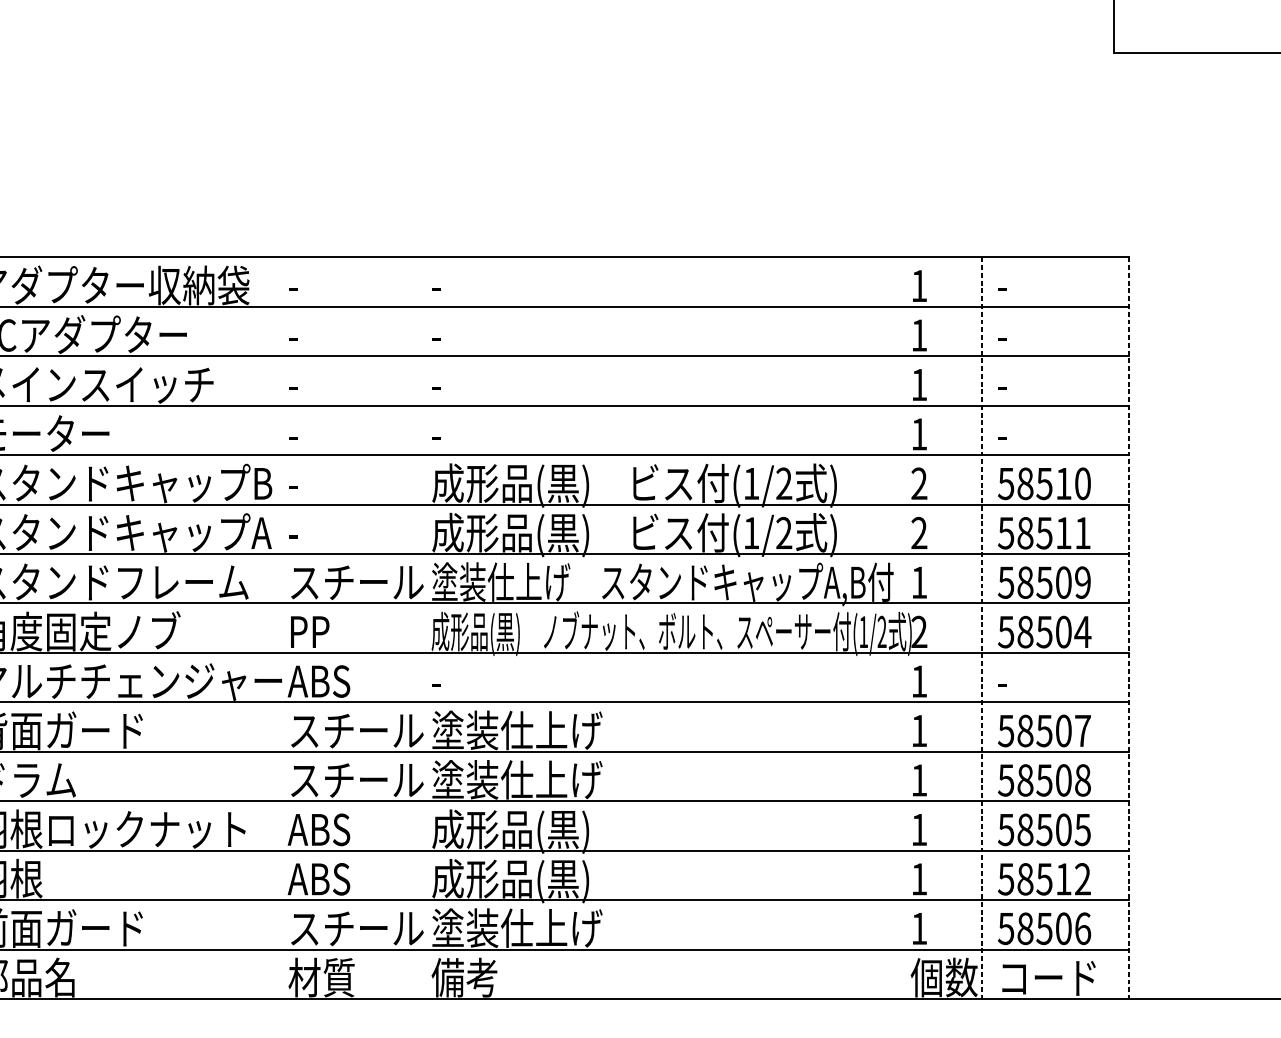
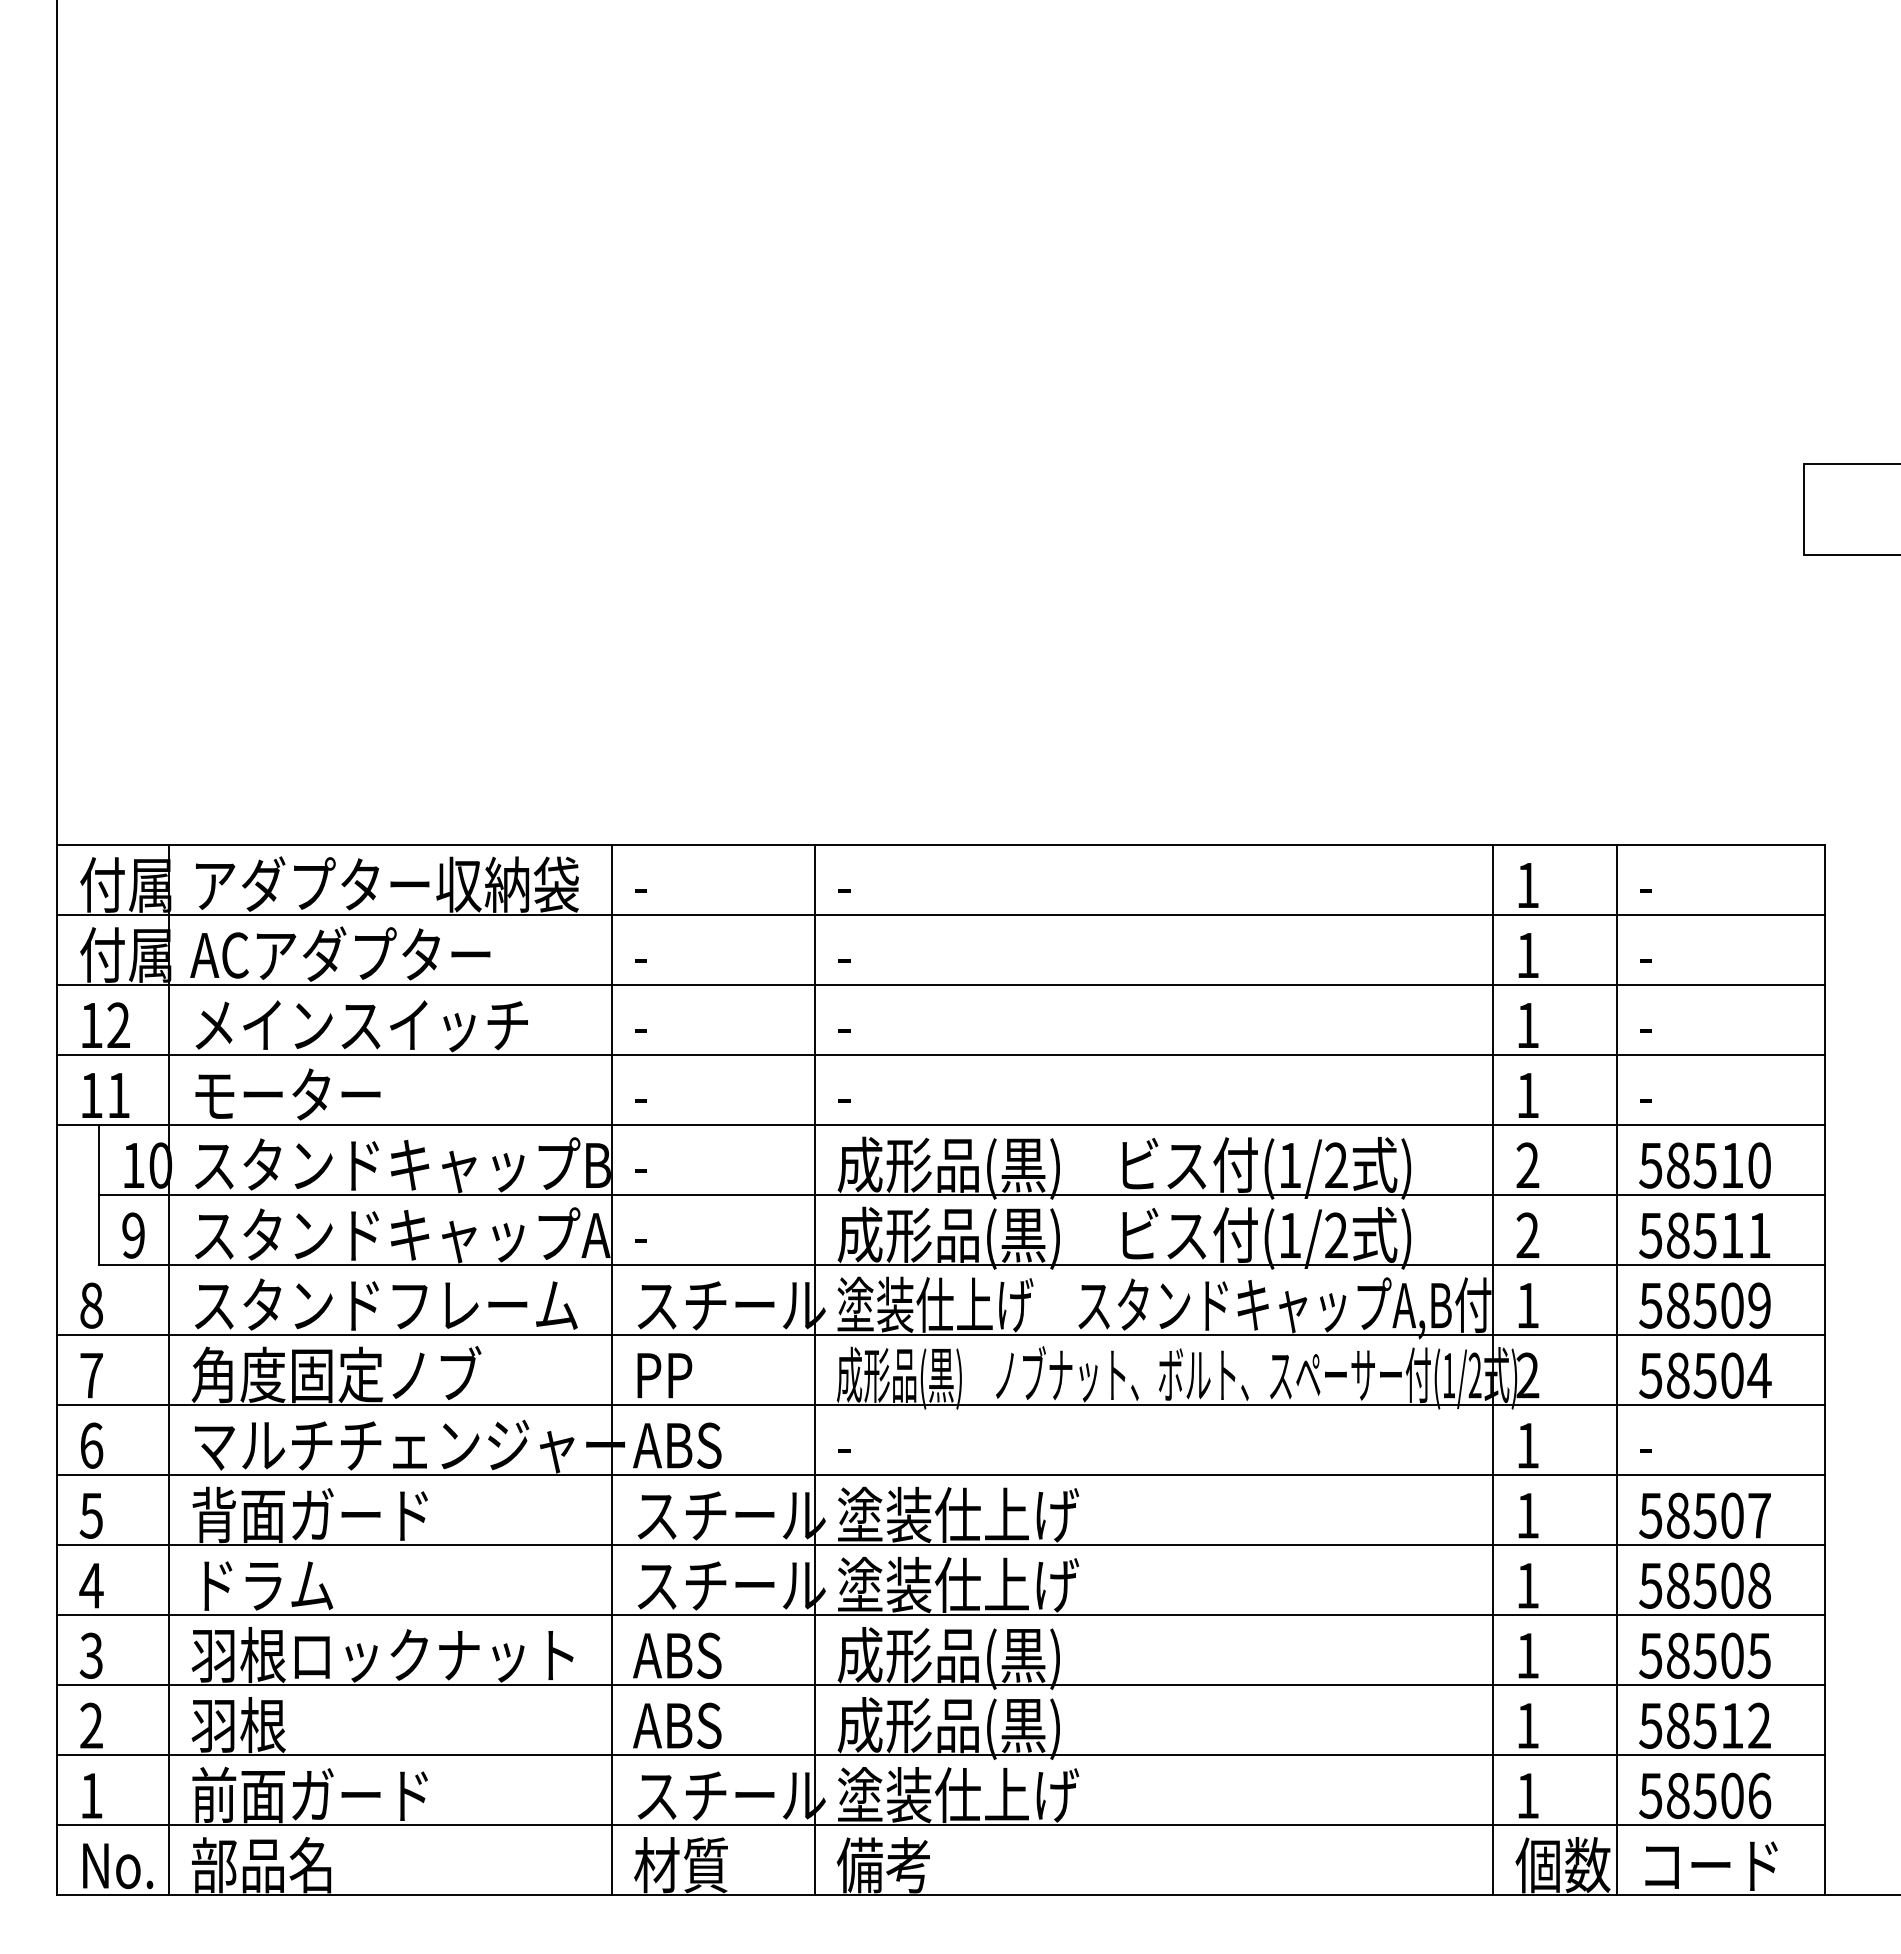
line: (272, 627) -> (611, 1369), added
line: (415, 627) -> (814, 1369), added
line: (895, 627) -> (1493, 1369), added
line: (981, 628) -> (1616, 1370), dashed -> solid
line: (1128, 628) -> (1824, 1370), dashed -> solid

